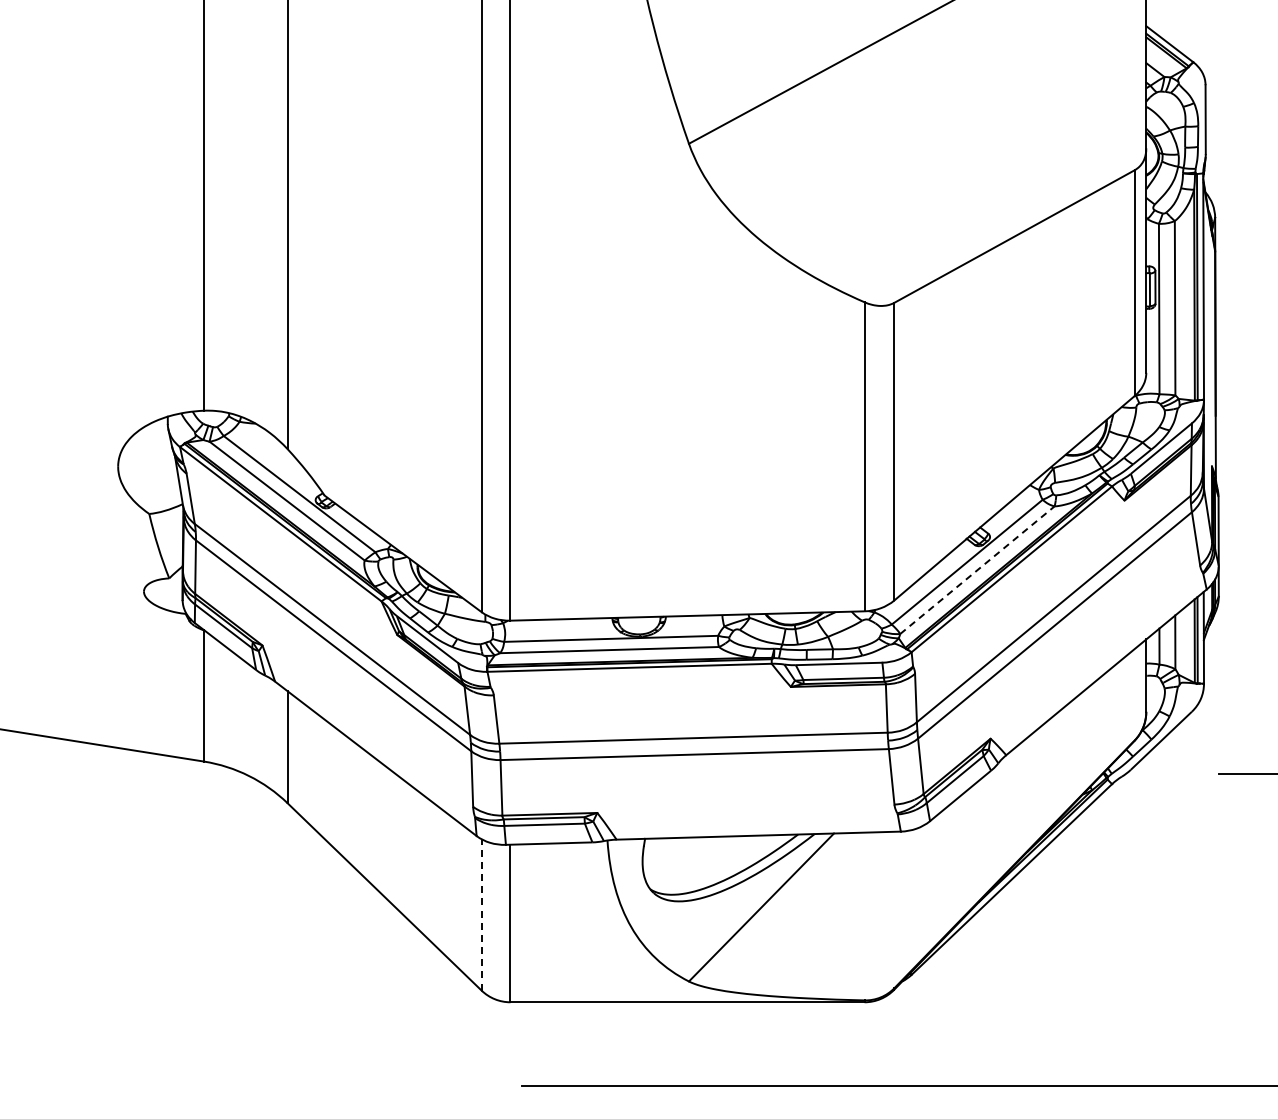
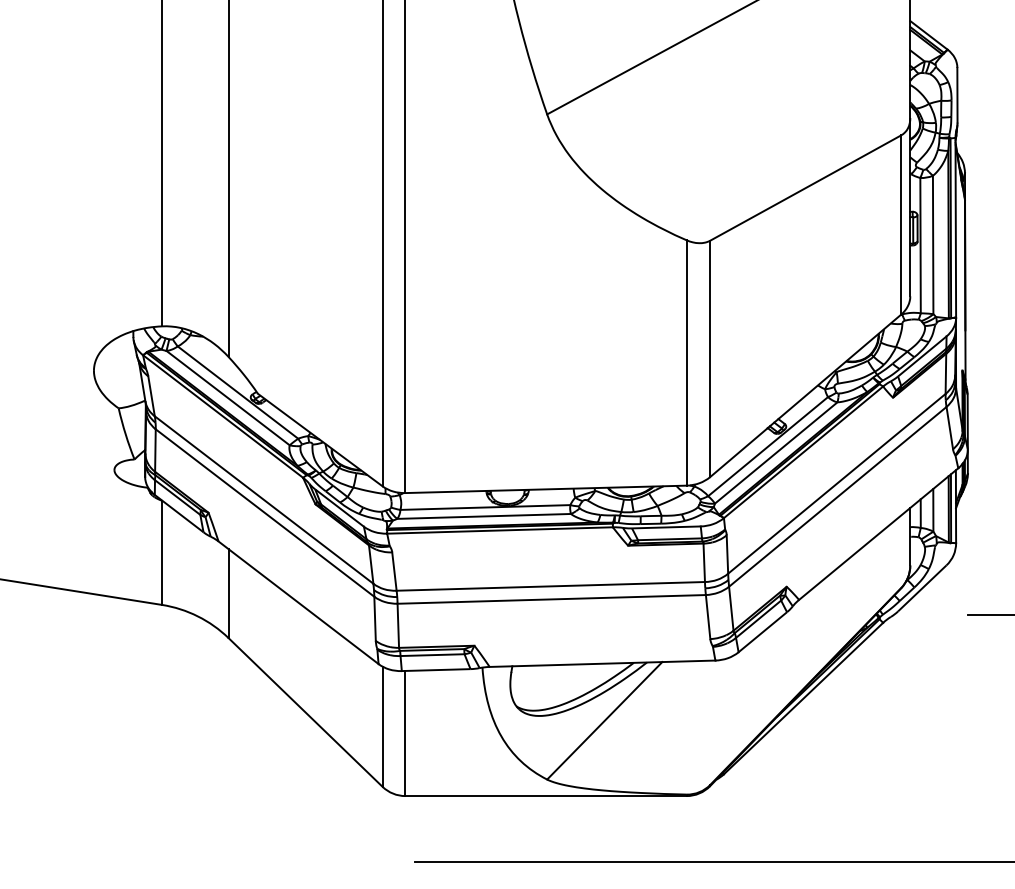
line: (977, 569) -> (776, 452), dashed -> solid
line: (481, 914) -> (382, 726), dashed -> solid

